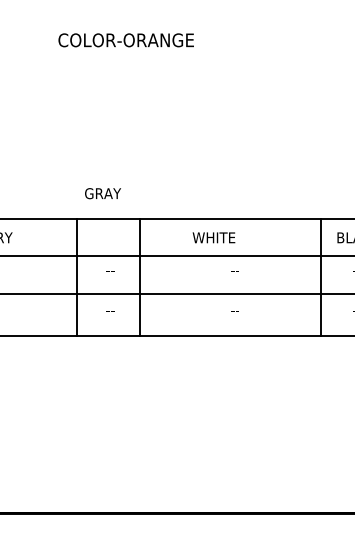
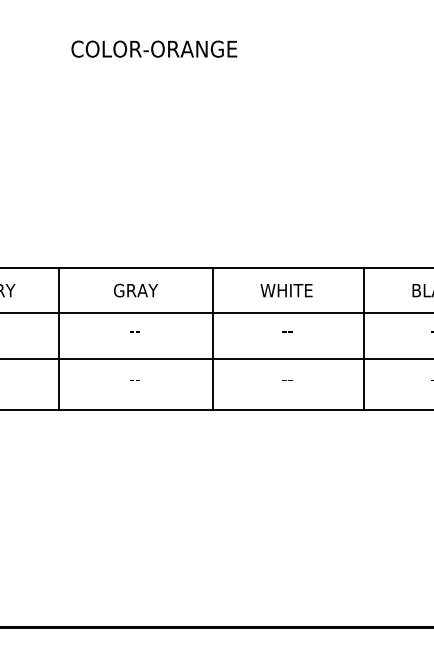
text: (102, 193) -> (135, 290), moved
text: (213, 237) -> (286, 290), moved
line: (76, 277) -> (58, 339), moved
line: (140, 277) -> (212, 339), moved
line: (321, 277) -> (363, 339), moved

